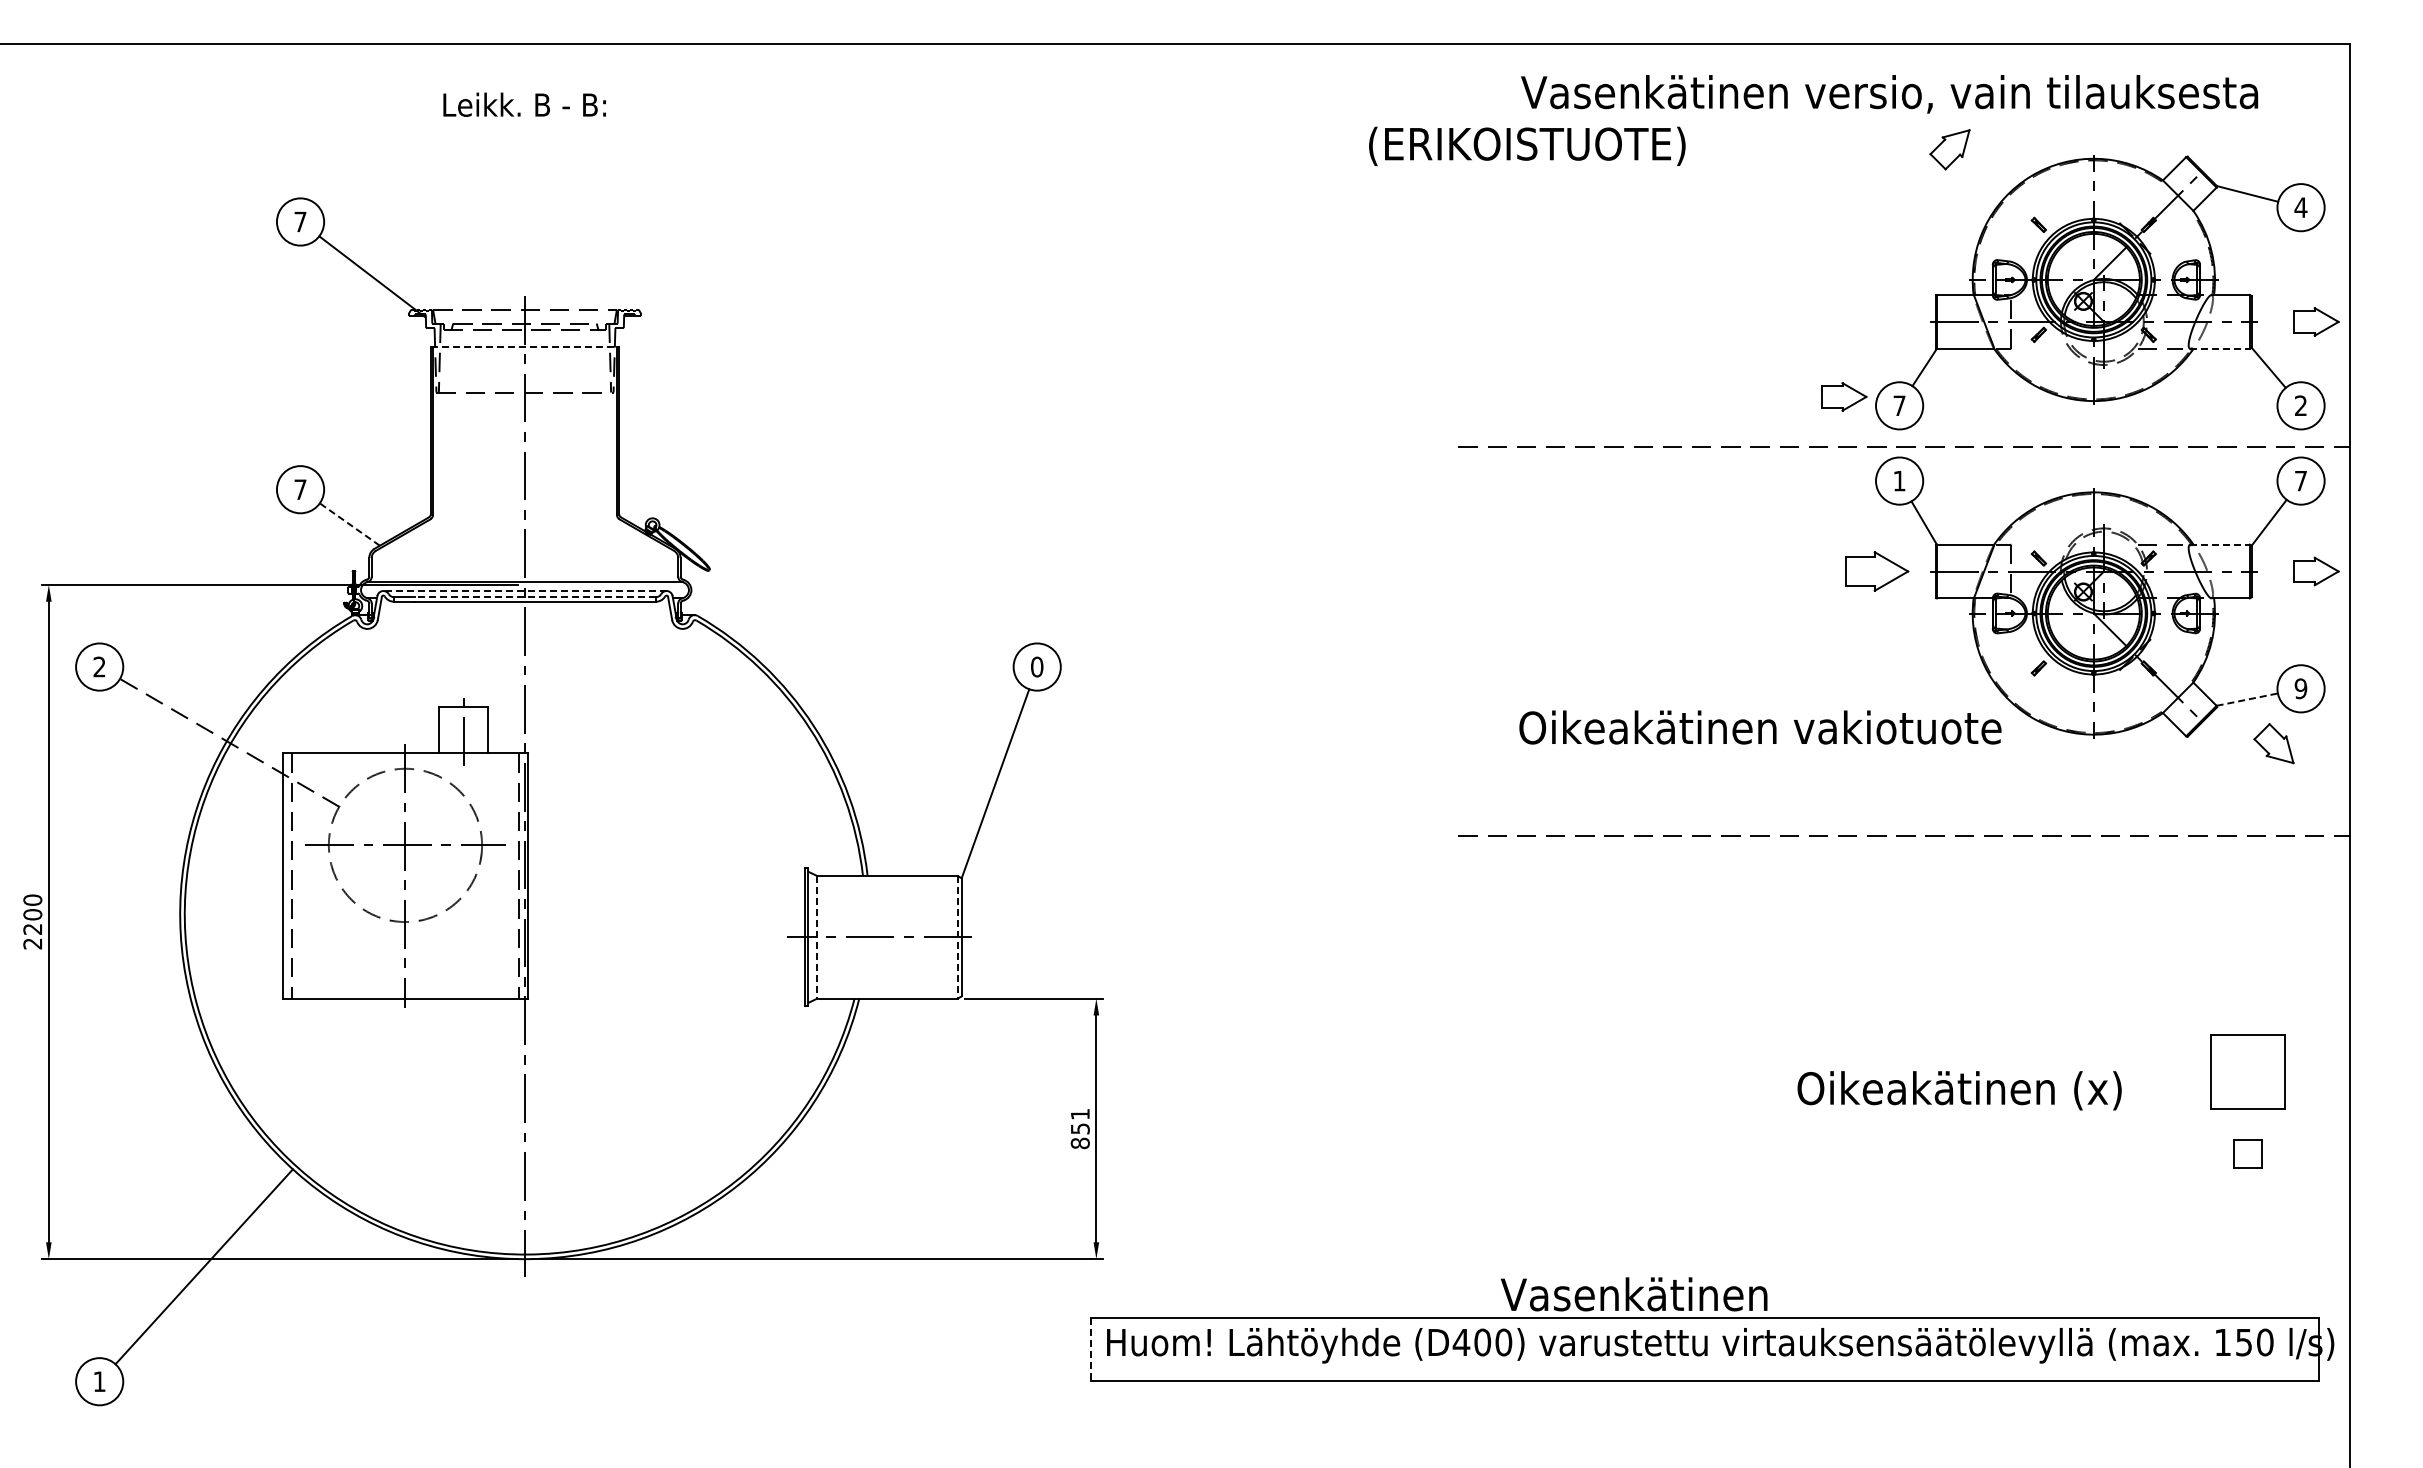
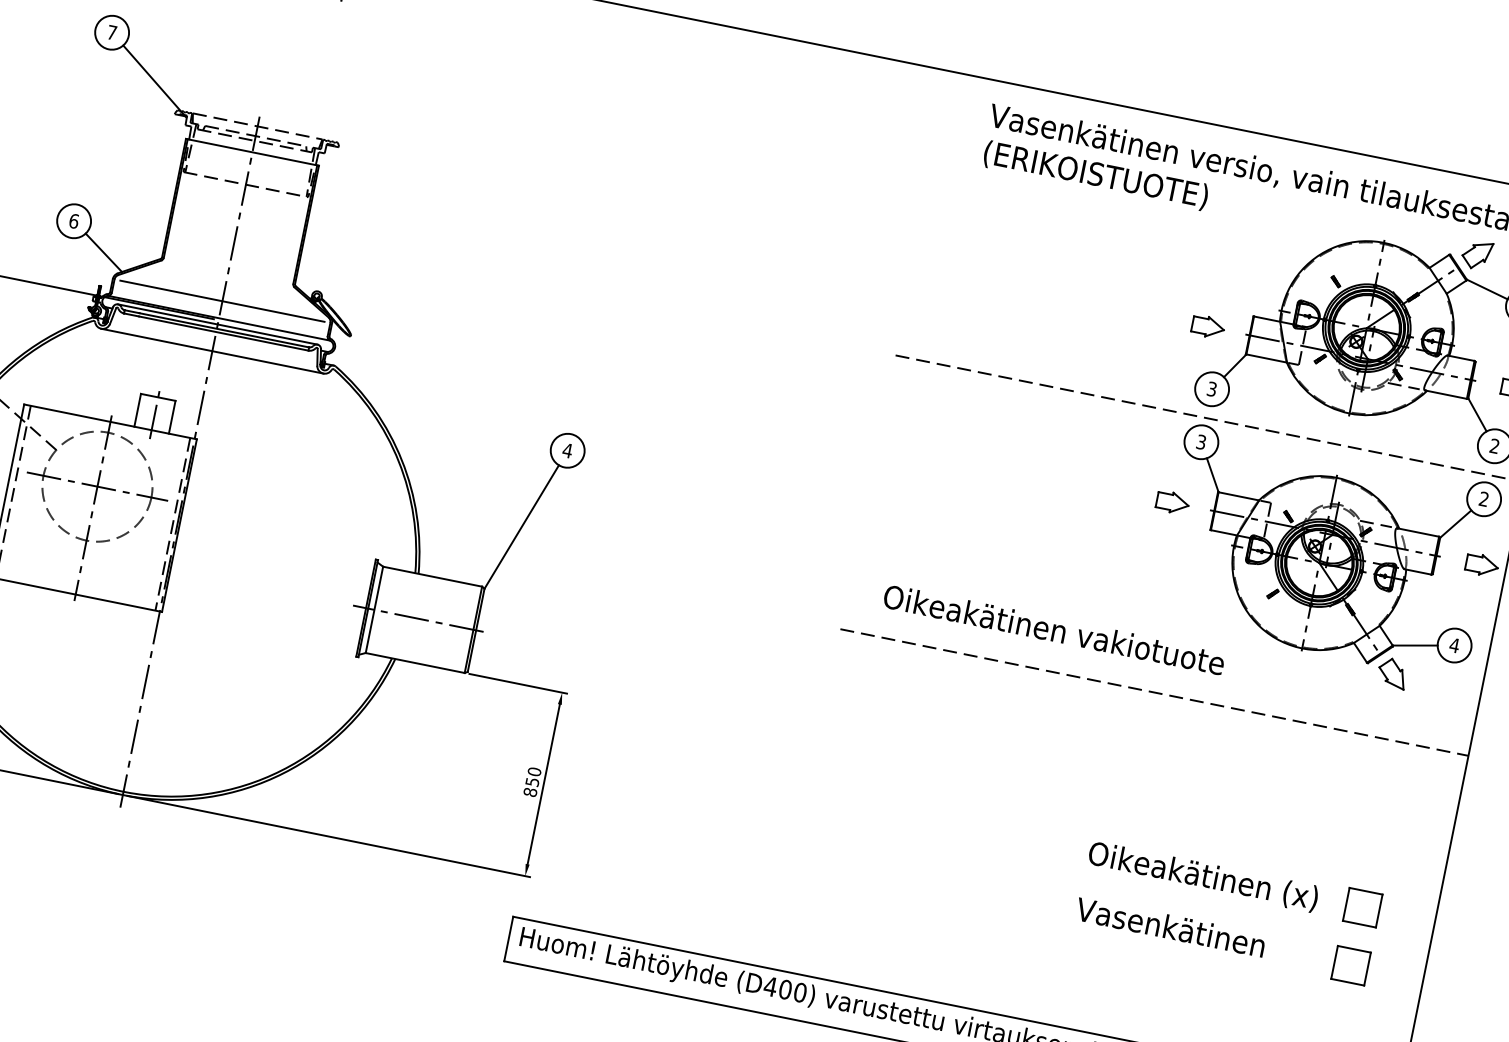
text: (1527, 145) -> (1096, 175), moved
part: (1949, 149) -> (1476, 254), moved
line: (525, 346) -> (252, 152), dashed -> solid
line: (2220, 348) -> (1446, 394), dashed -> solid
part: (1844, 396) -> (1208, 326), moved
text: (1899, 405) -> (1212, 389), 7 -> 3
text: (1899, 480) -> (1201, 441), 1 -> 3
text: (2300, 480) -> (1483, 498), 7 -> 2
text: (300, 489) -> (74, 221), 7 -> 6
line: (349, 524) -> (103, 252), dashed -> solid
line: (2220, 544) -> (1418, 532), dashed -> solid
line: (524, 558) -> (222, 301), added
part: (1877, 571) -> (1173, 502), size x0.71
line: (525, 591) -> (218, 324), dashed -> solid
line: (535, 597) -> (224, 330), dashed -> solid
line: (524, 628) -> (212, 350), added
text: (1036, 666) -> (567, 450), 0 -> 4
text: (2300, 688) -> (1454, 645), 9 -> 4
line: (2247, 699) -> (1415, 645), dashed -> solid
text: (1760, 727) -> (1054, 629), moved
part: (2273, 743) -> (1392, 673), moved
line: (817, 937) -> (374, 610), dashed -> solid
line: (957, 937) -> (473, 629), dashed -> solid
part: (2247, 1071) -> (1362, 907), size x0.62
text: (1959, 1090) -> (1203, 876), moved
text: (1079, 1114) -> (533, 771), 851 -> 850
part: (2247, 1154) -> (1350, 965), size x1.67
text: (1634, 1294) -> (1170, 927), moved
line: (1091, 1349) -> (509, 939), dashed -> solid

